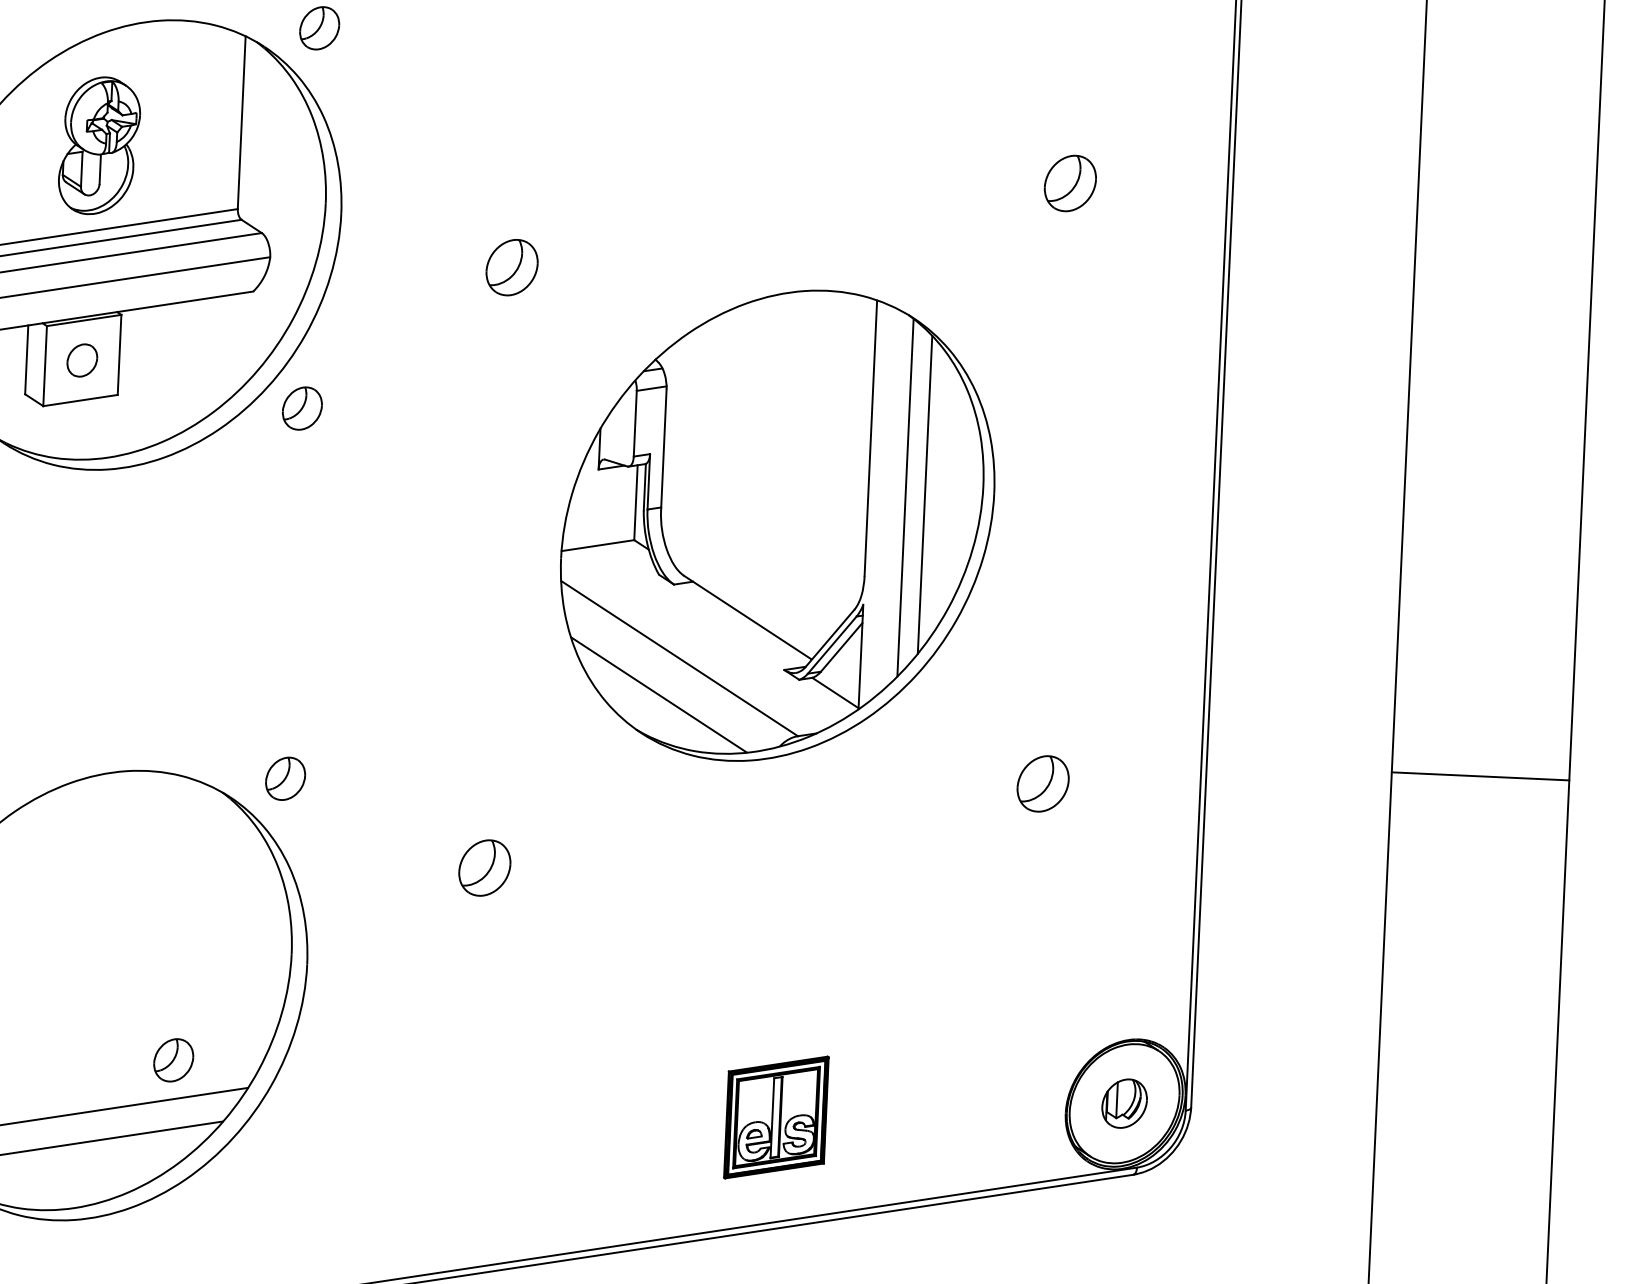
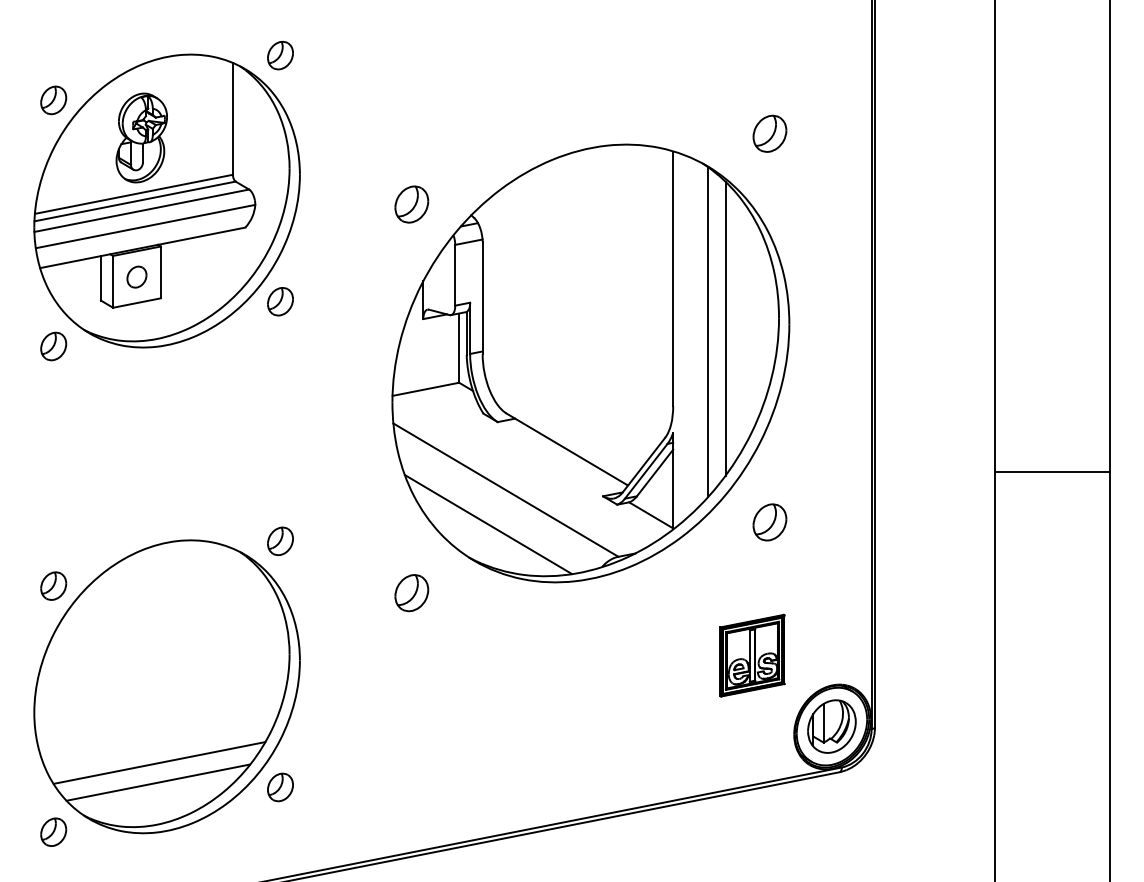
part: (777, 525) -> (590, 363), size x1.43
line: (1479, 775) -> (1051, 471), moved
part: (173, 1060) -> (280, 787), moved
part: (1123, 1103) -> (831, 726), size x1.67
part: (776, 1117) -> (752, 655), moved

